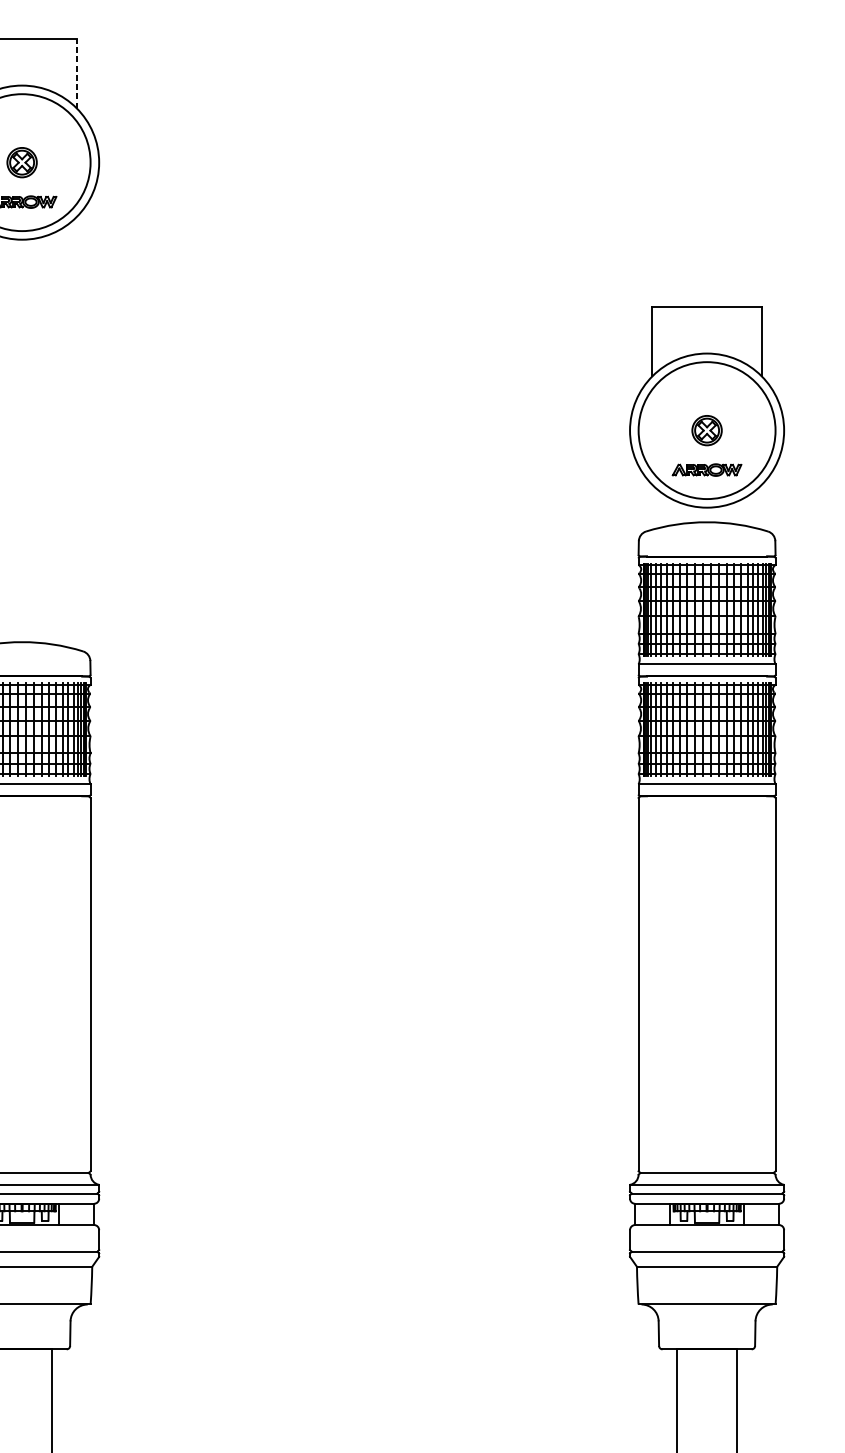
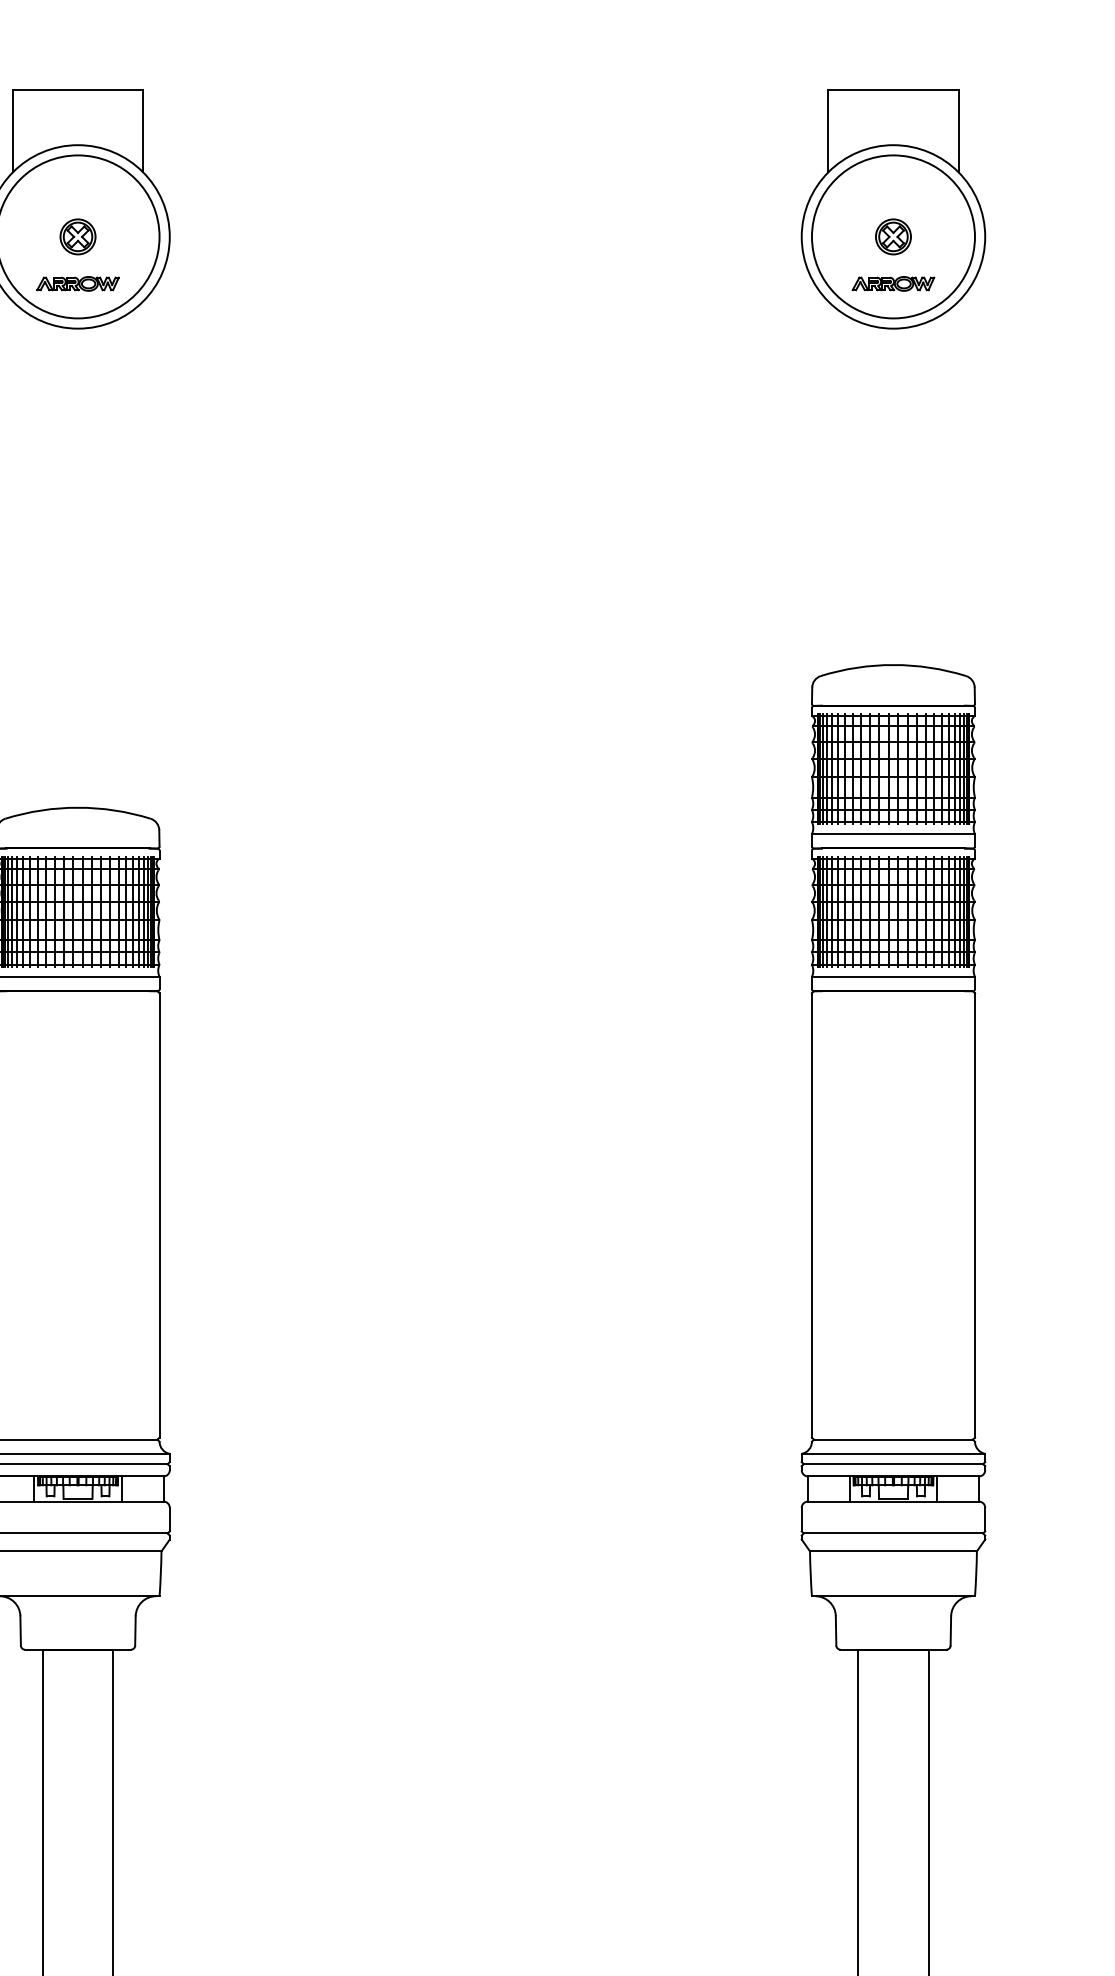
line: (77, 73) -> (143, 130), dashed -> solid
part: (707, 407) -> (893, 209), moved

